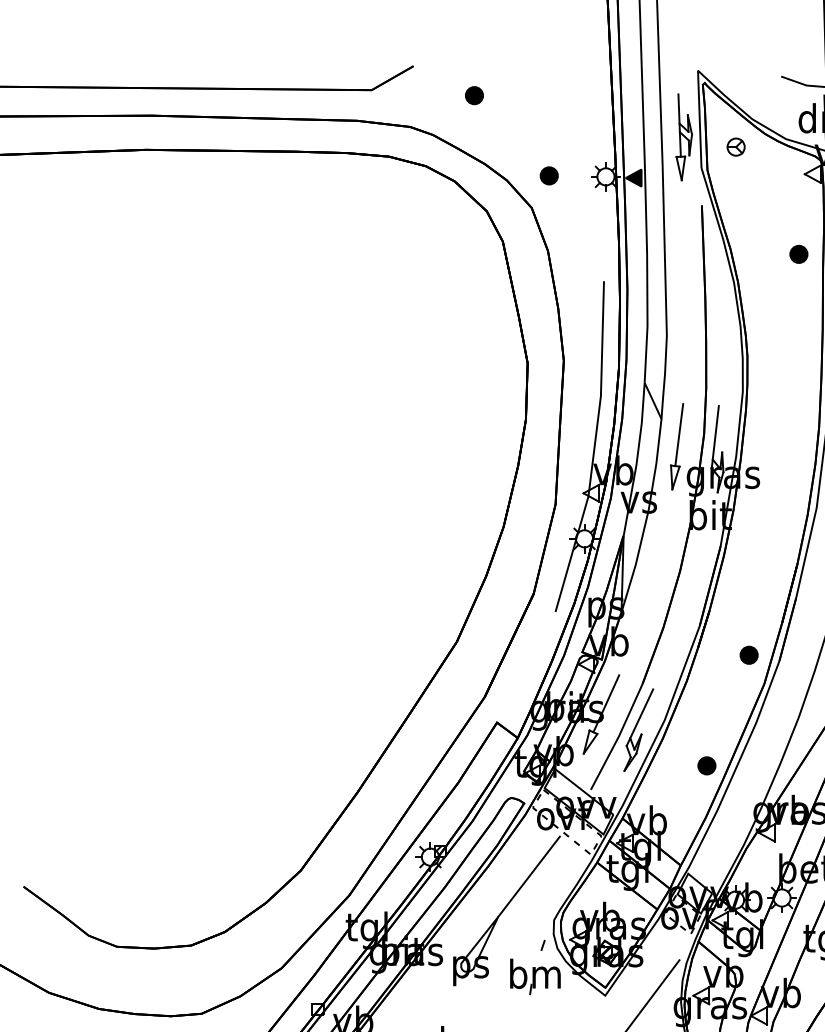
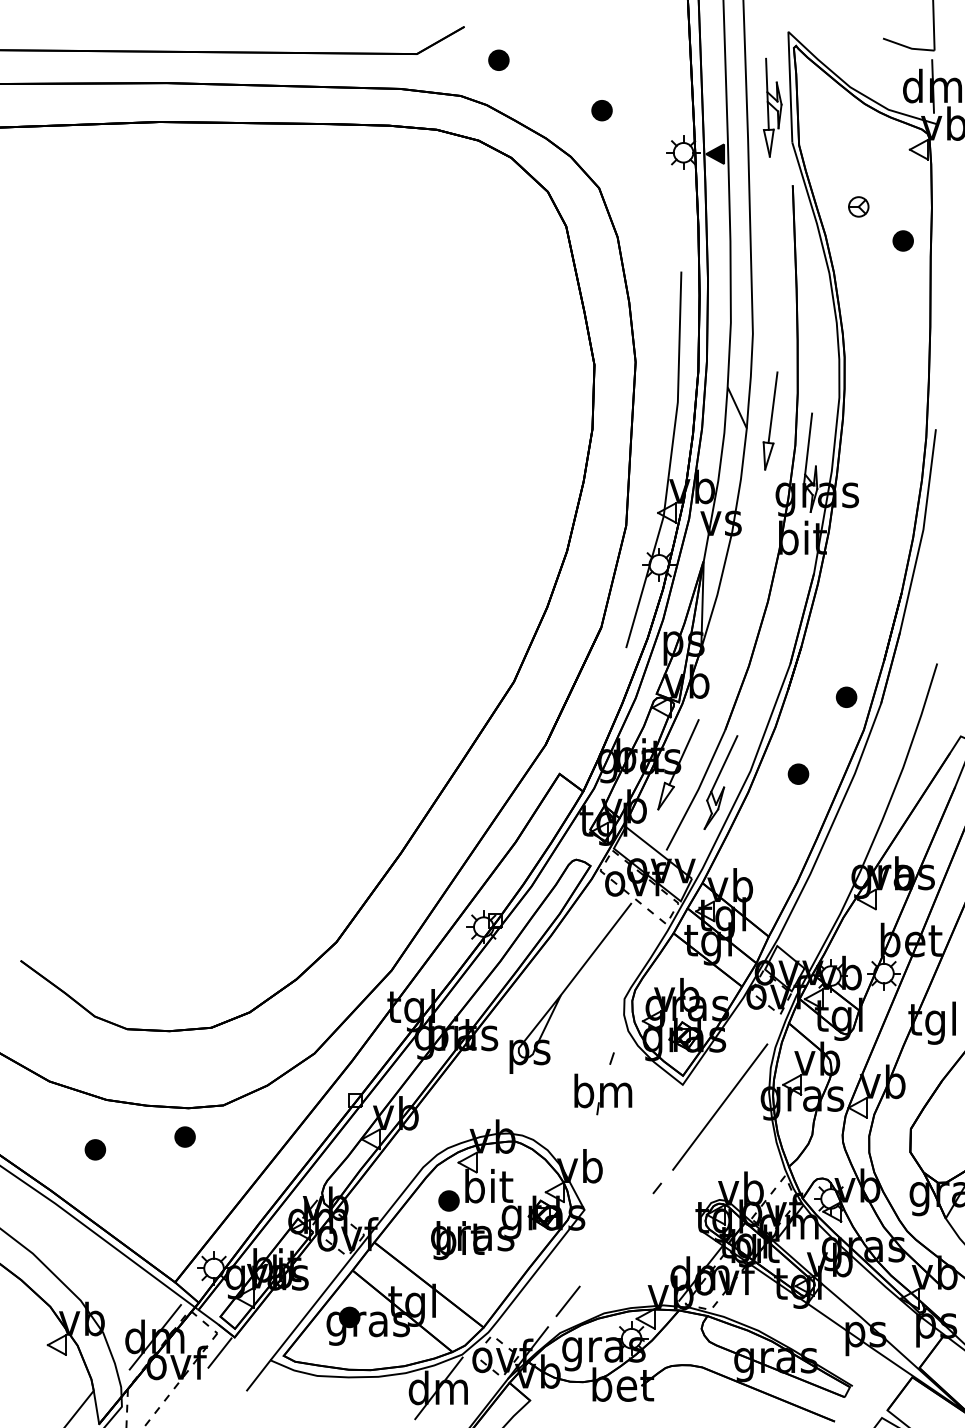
part: (474, 94) -> (498, 59), moved
part: (735, 146) -> (858, 206), moved
part: (548, 175) -> (601, 110), moved
part: (677, 446) -> (770, 420), moved
part: (706, 765) -> (798, 773), moved
part: (535, 967) -> (603, 1083), moved

